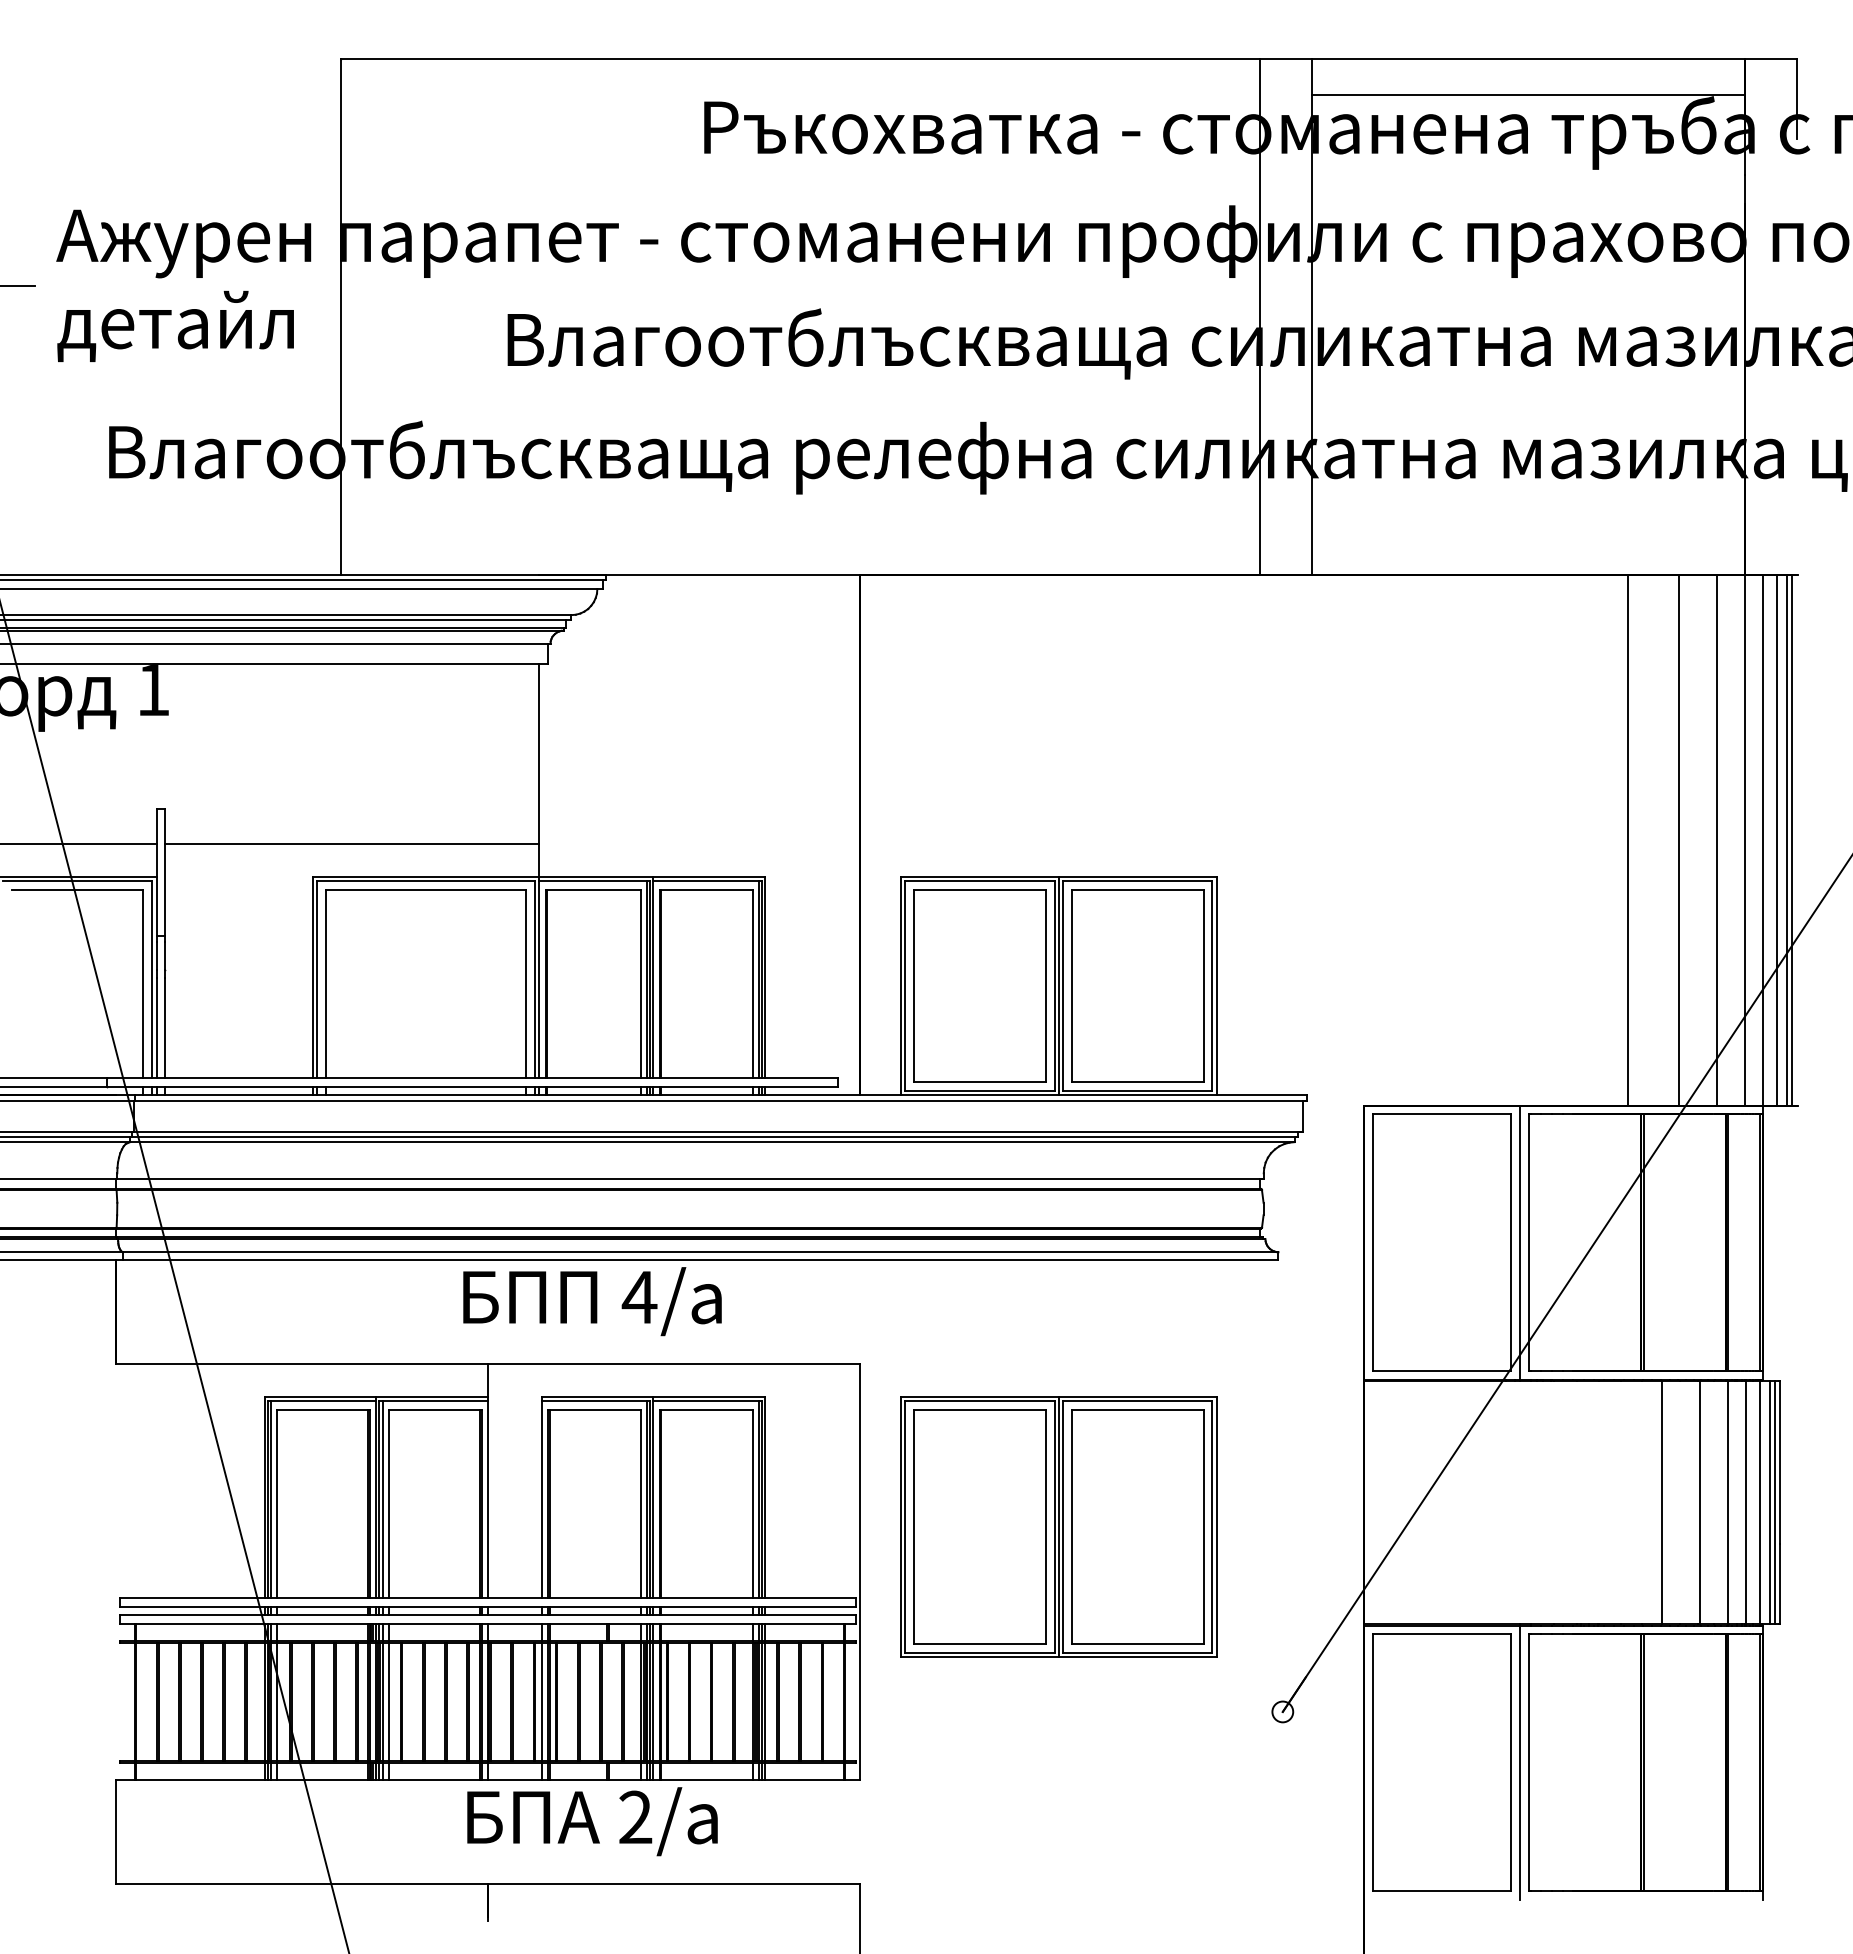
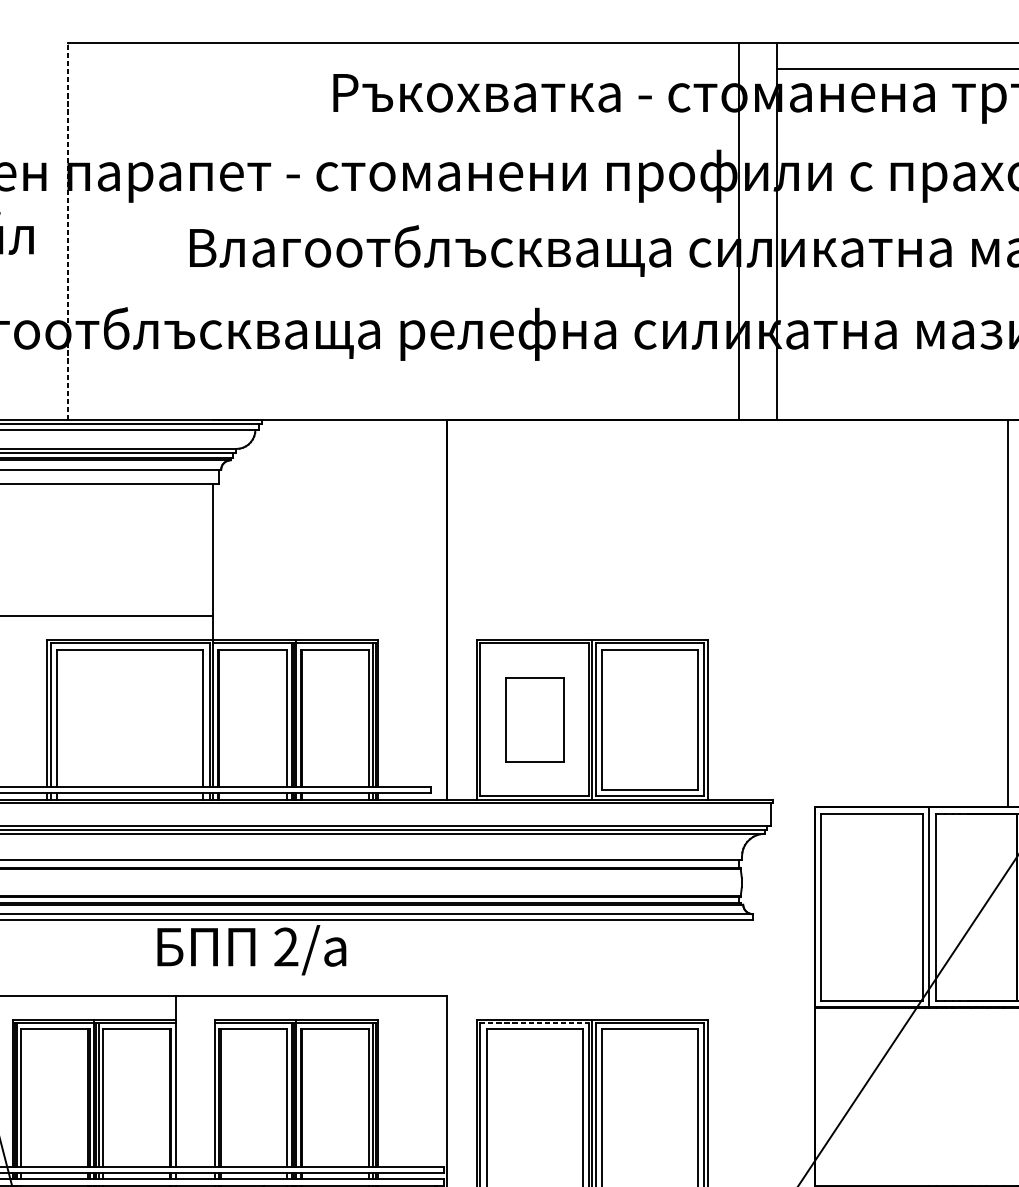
line: (341, 316) -> (68, 230), solid -> dashed
part: (979, 985) -> (534, 719), size x0.6
text: (639, 1296) -> (286, 946), 4/ -> 2/
line: (979, 1401) -> (534, 1023), solid -> dashed

